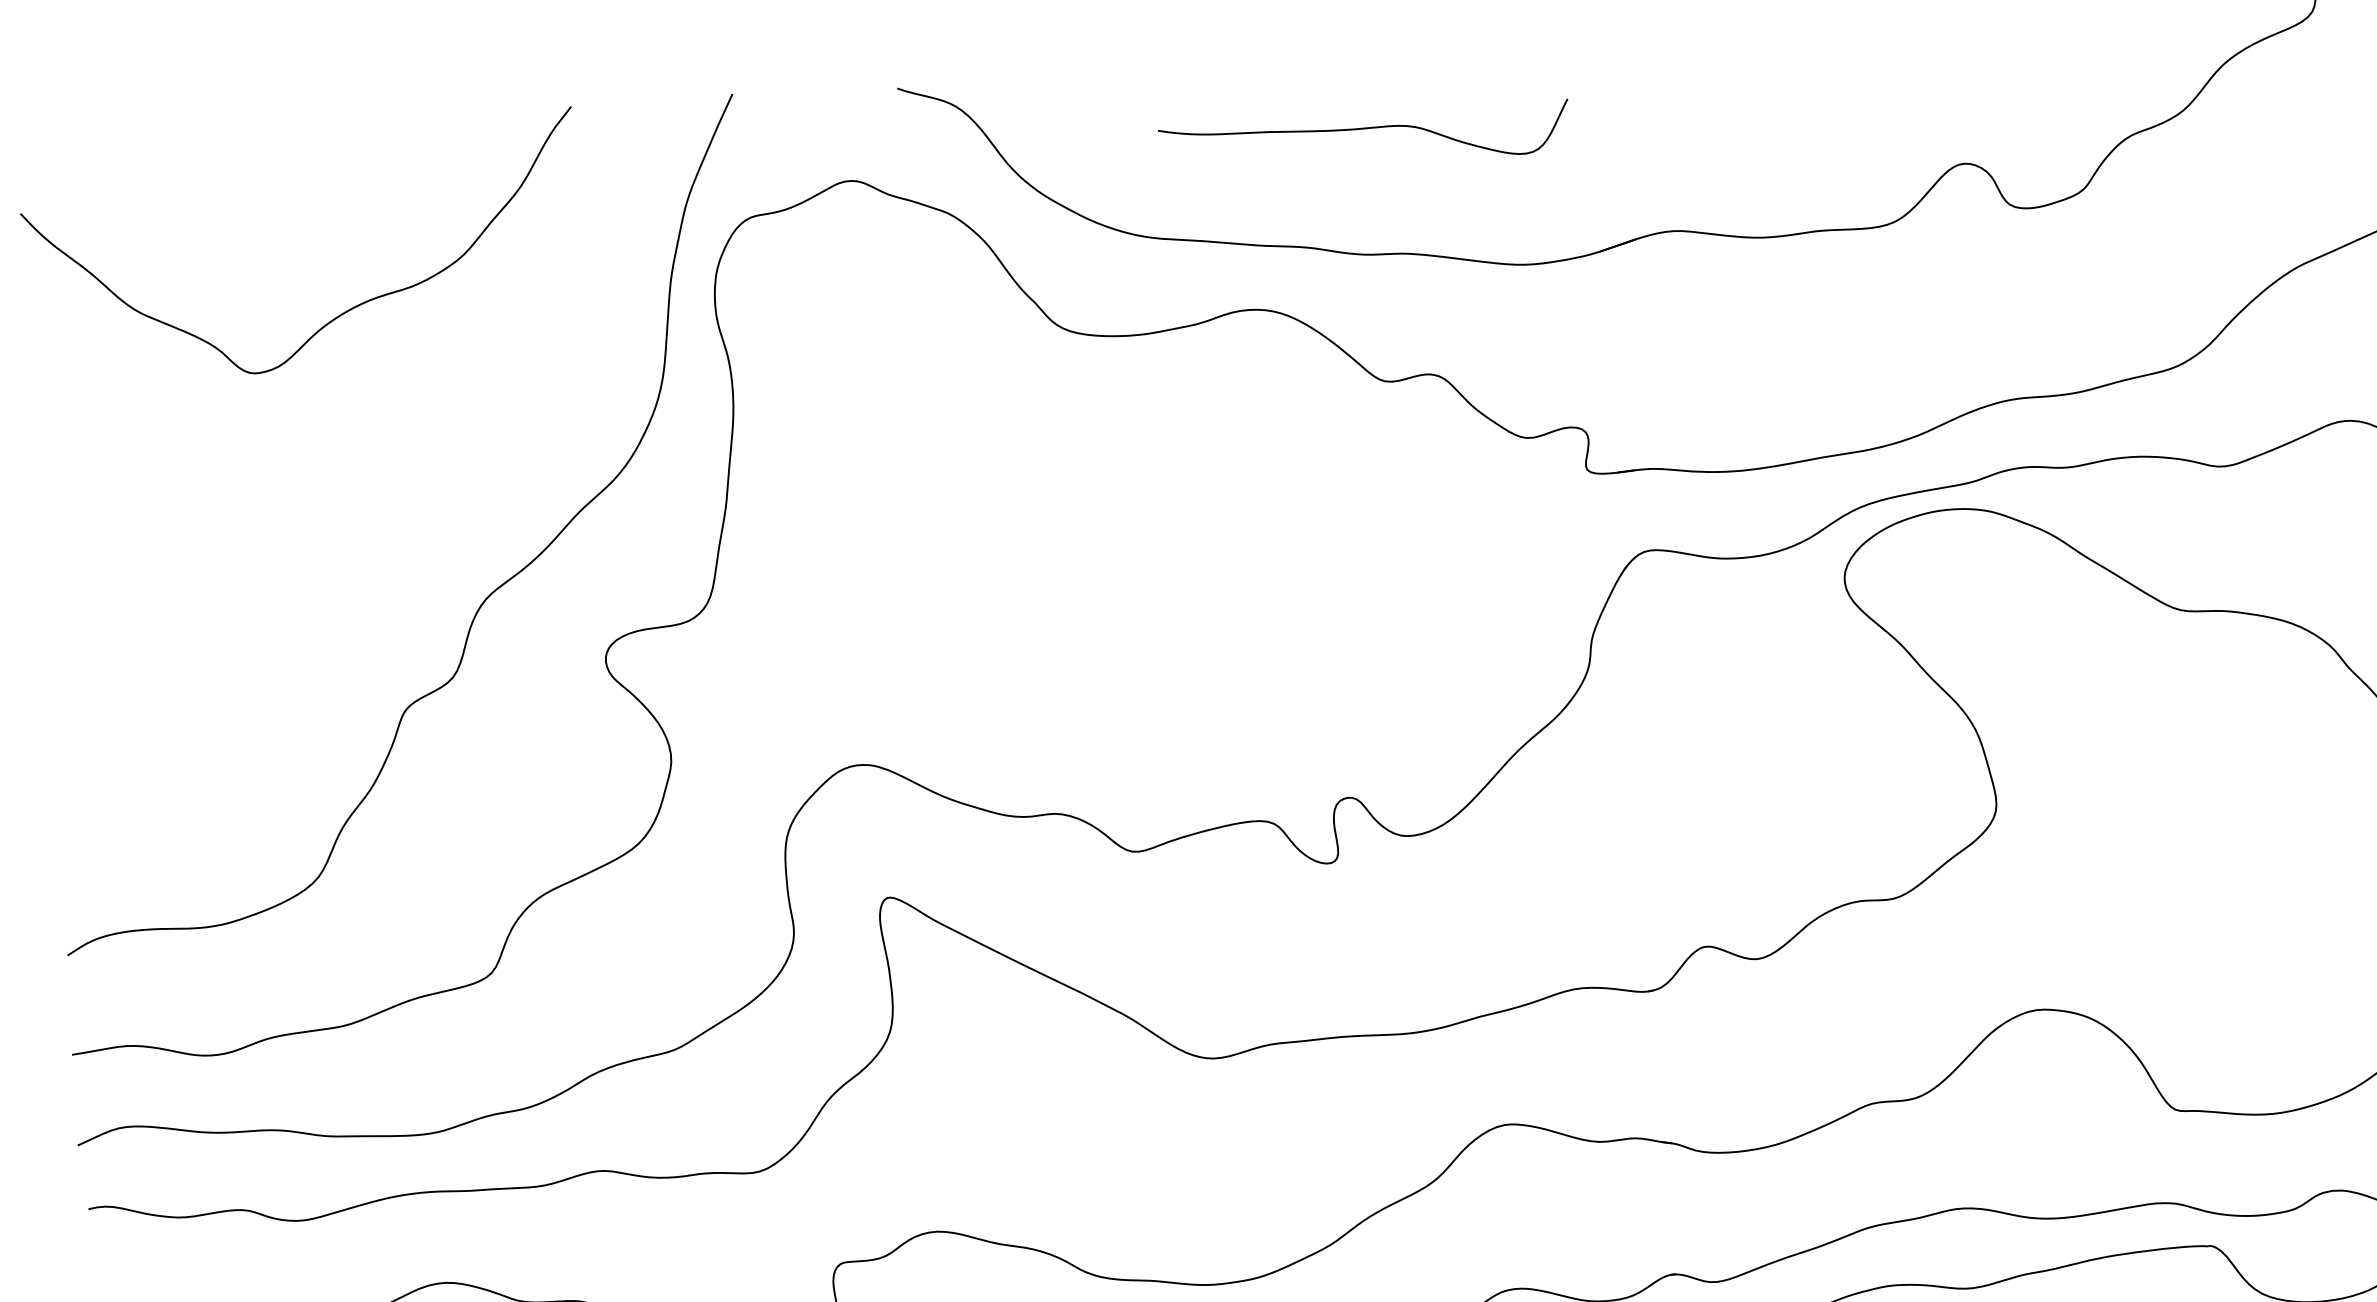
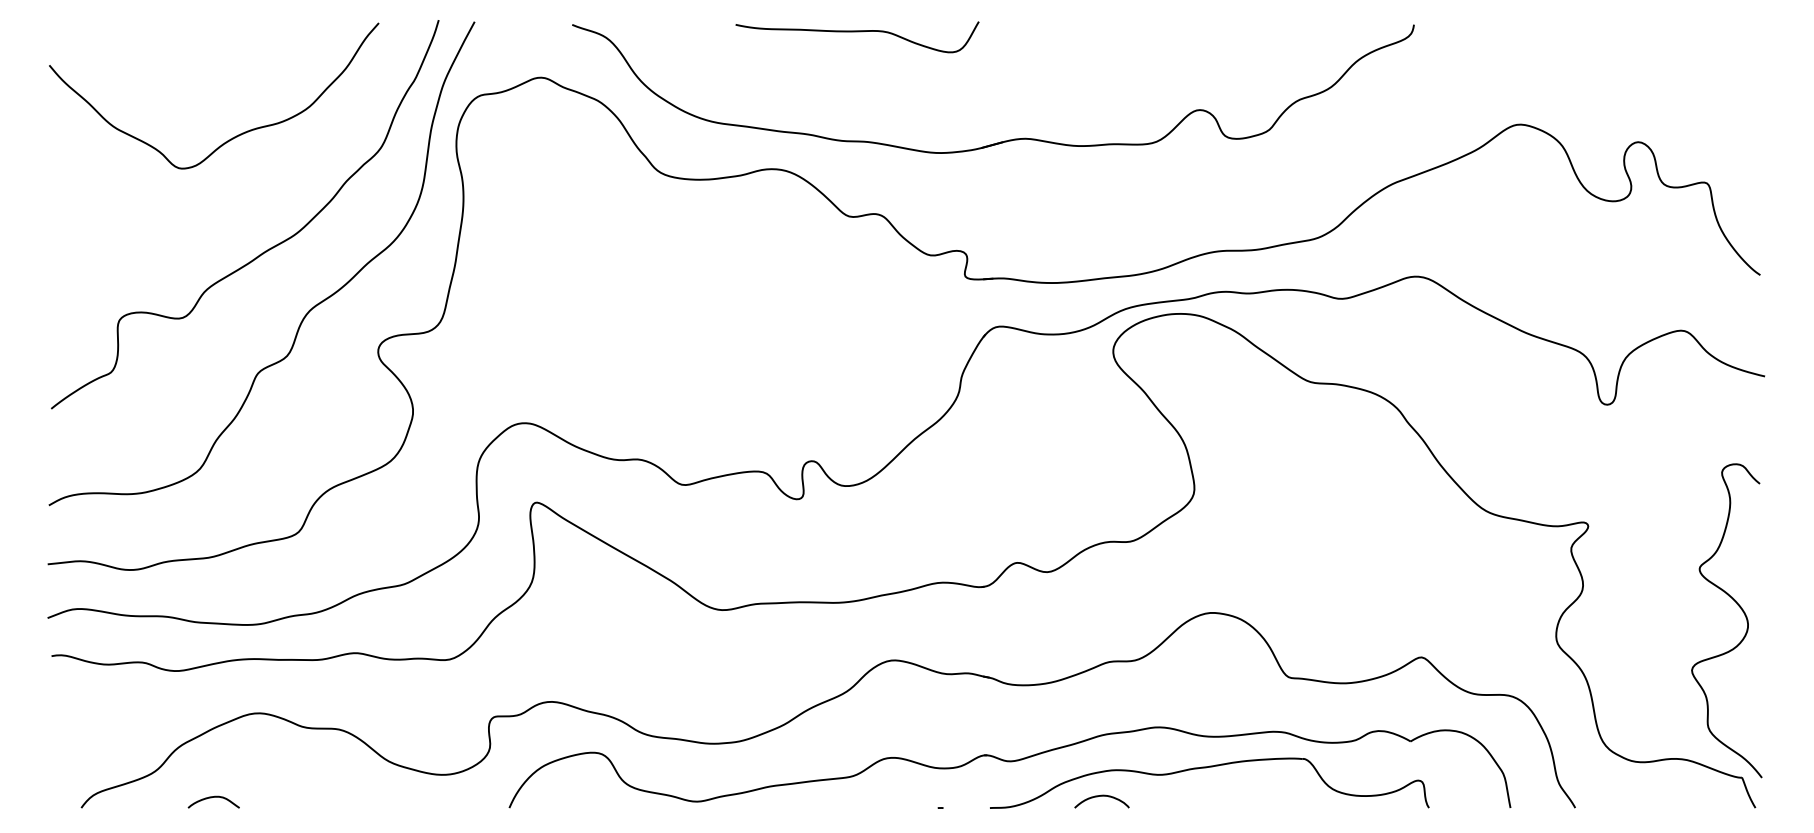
curve: (1364, 130) -> (857, 32), moved
curve: (404, 502) -> (265, 250), added

